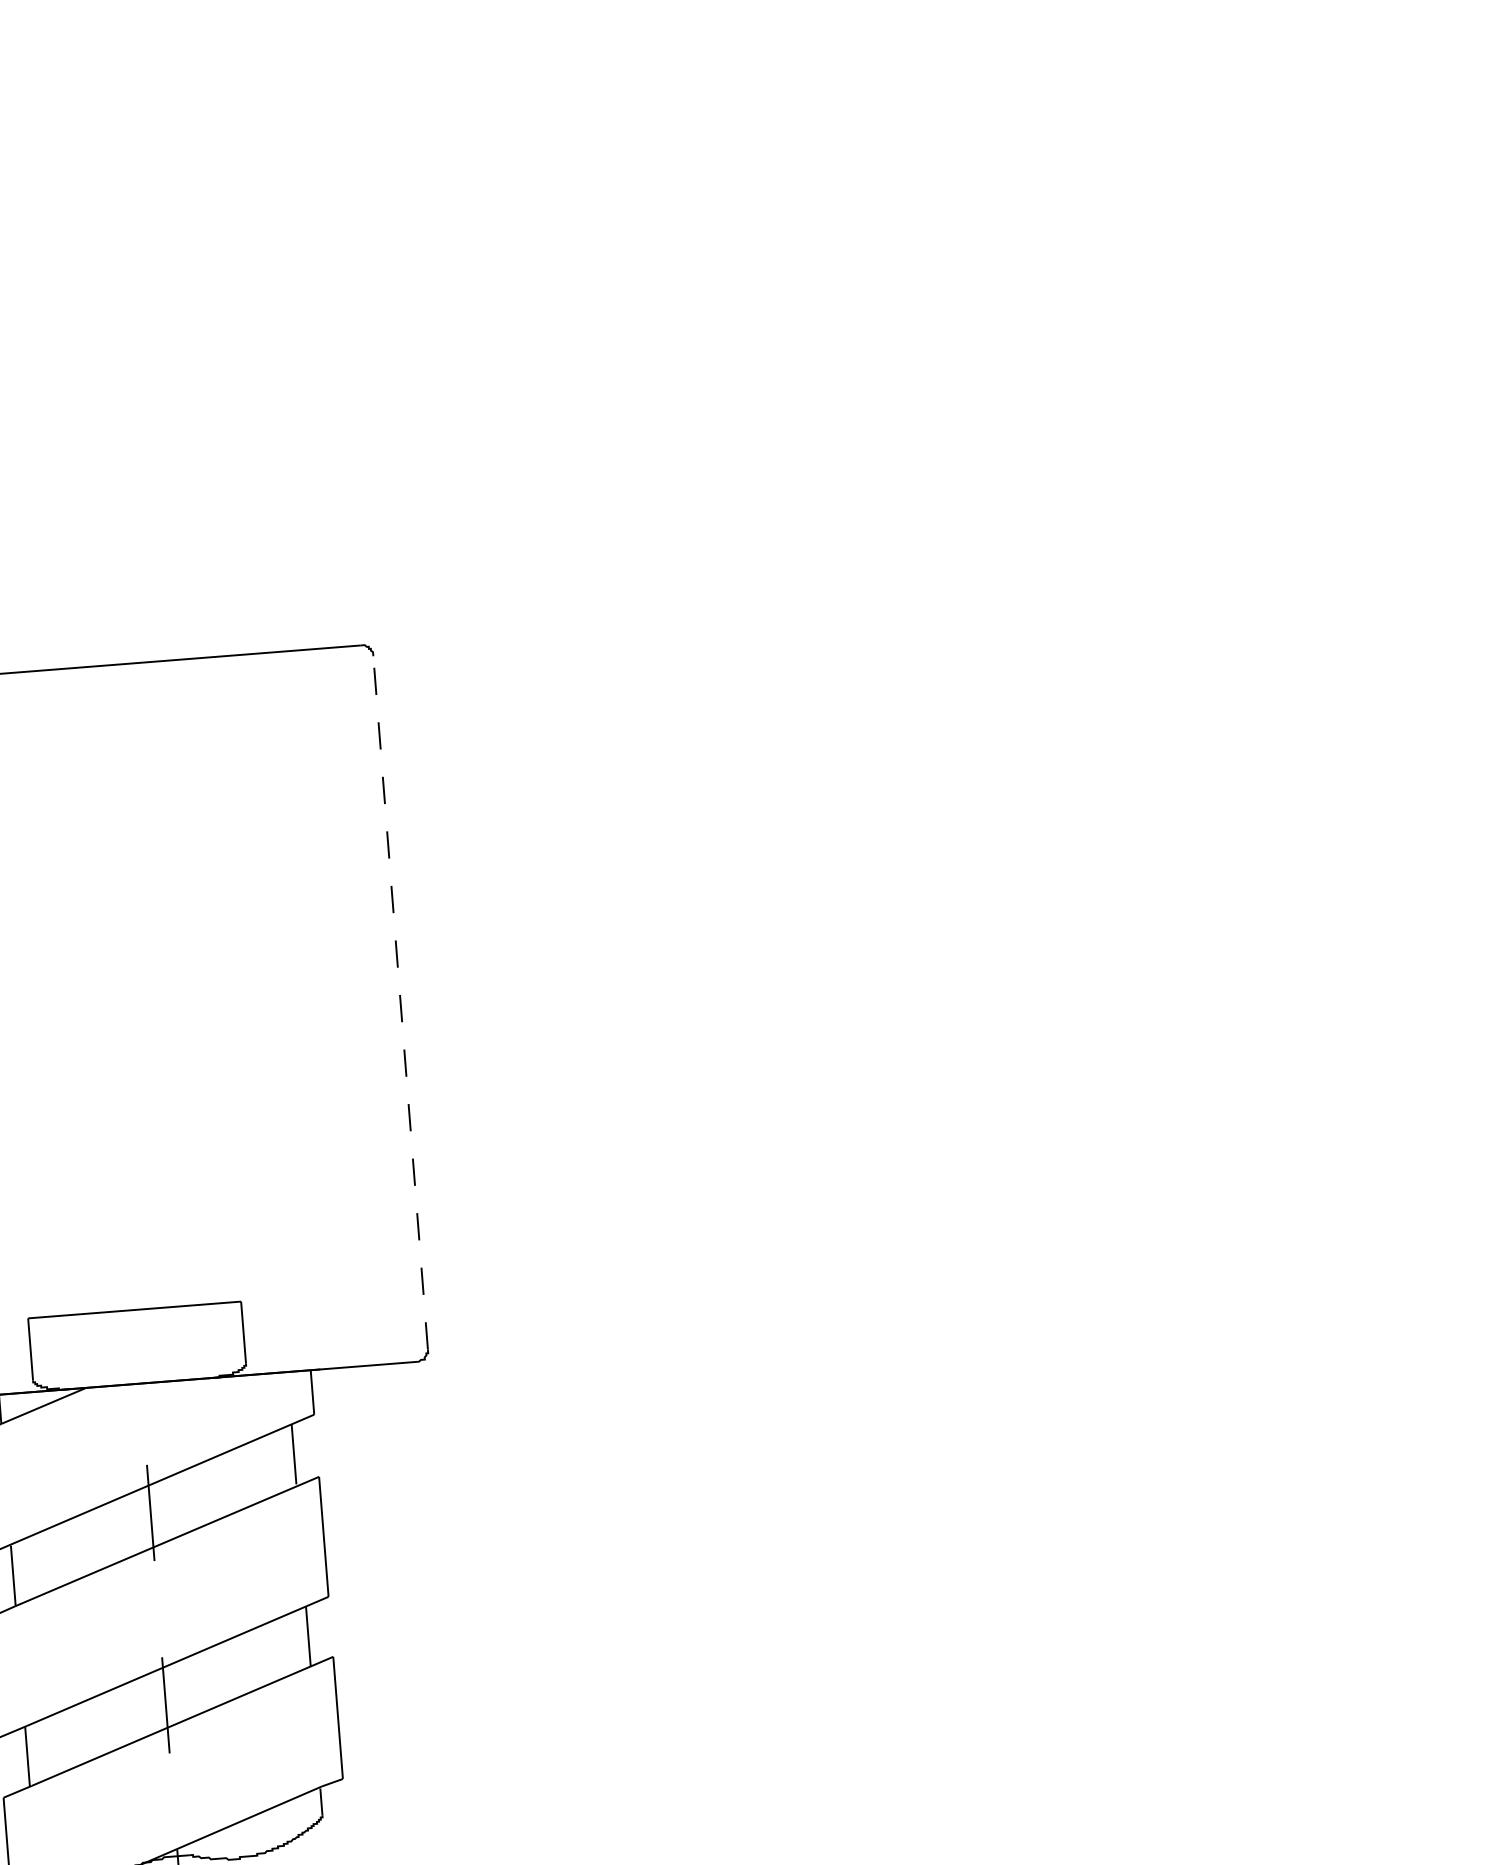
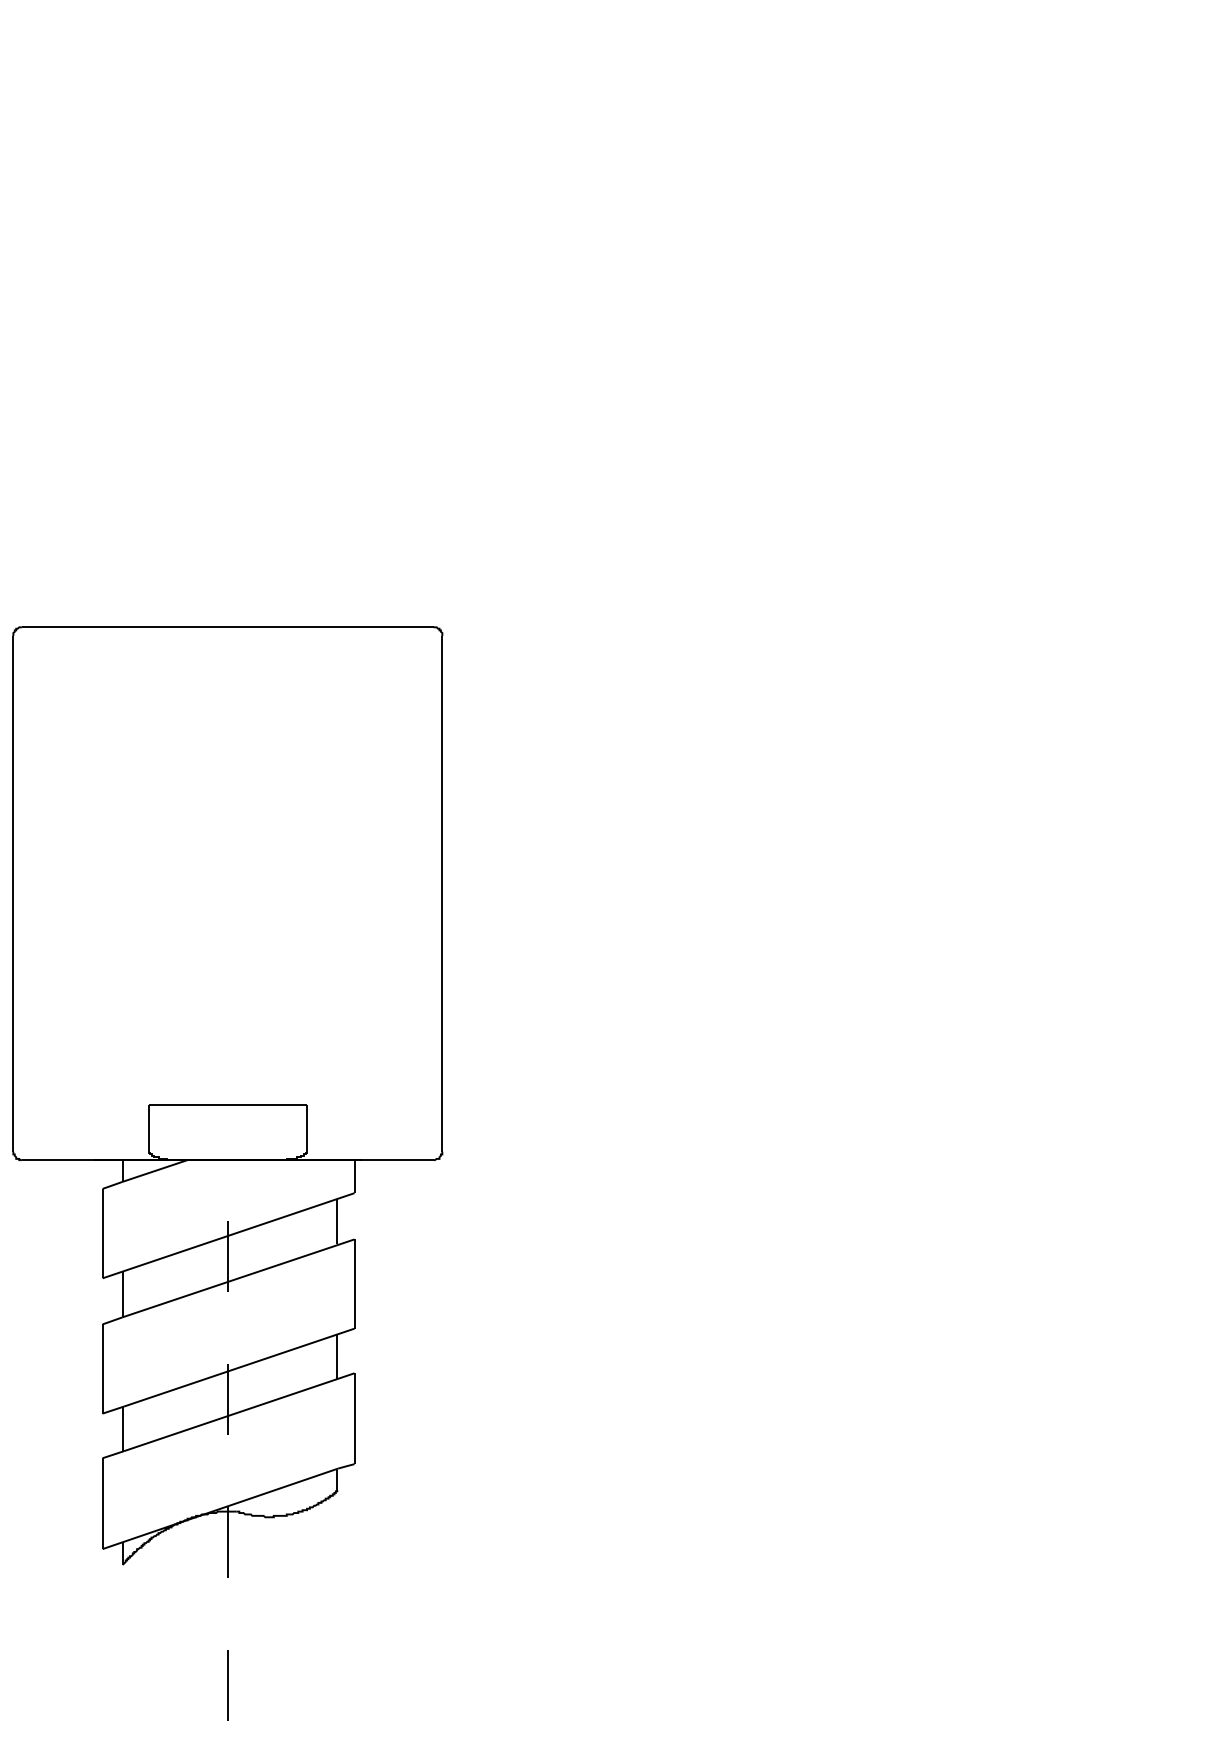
line: (400, 1002) -> (442, 893), dashed -> solid

